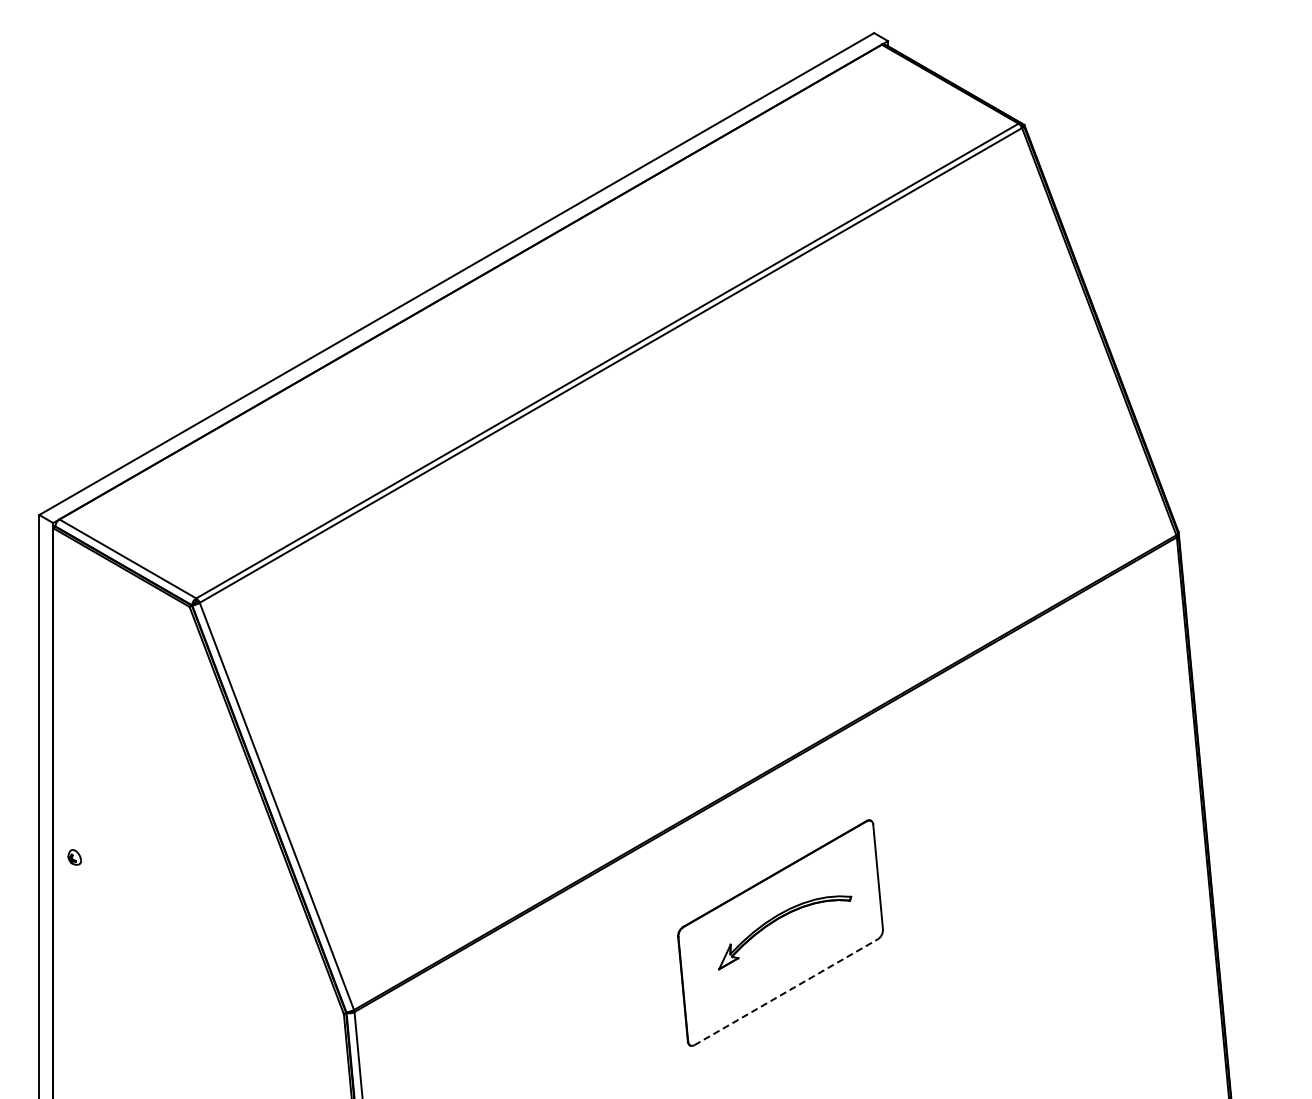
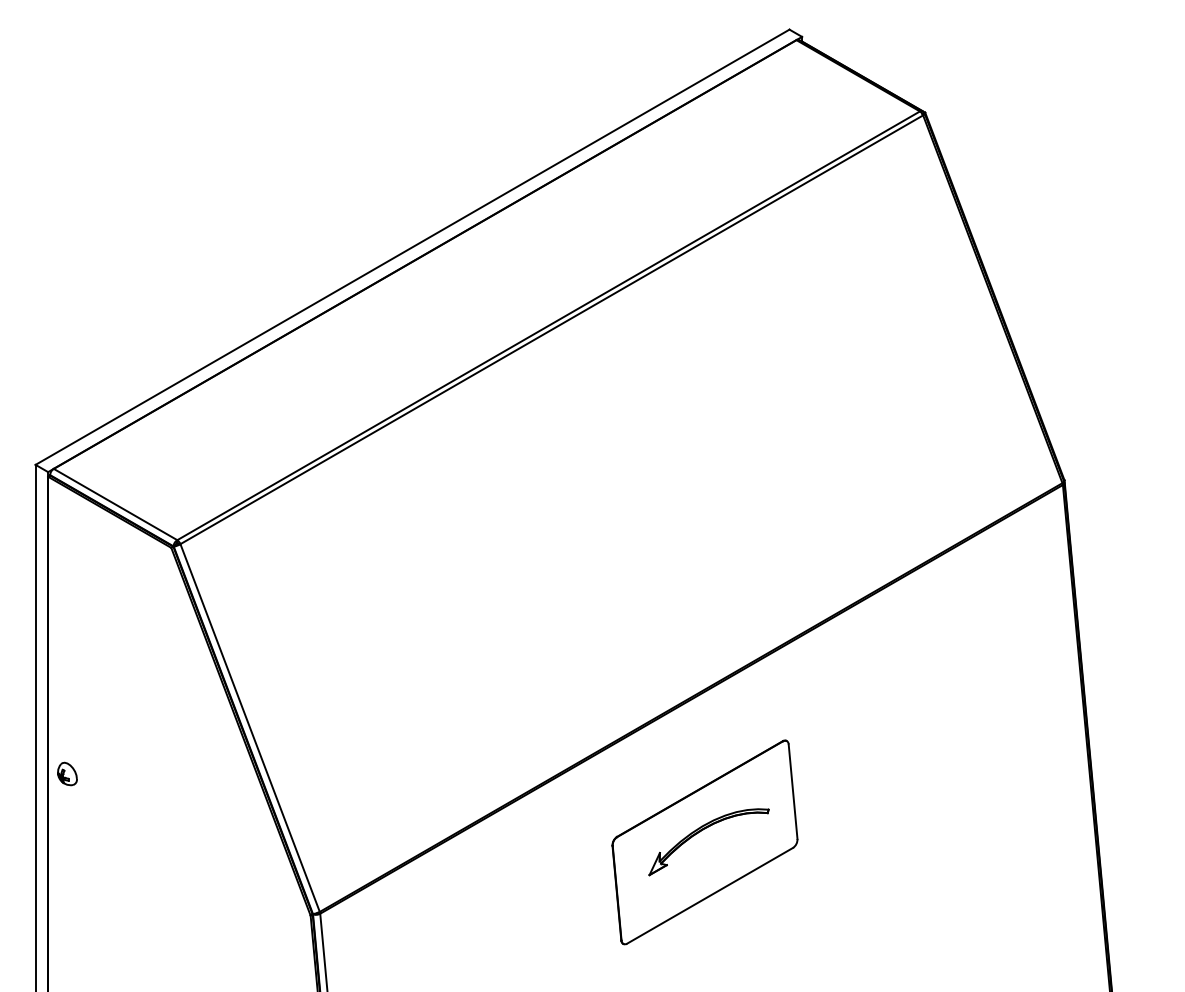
part: (74, 857) -> (67, 774), size x1.67
line: (786, 991) -> (710, 895), dashed -> solid

